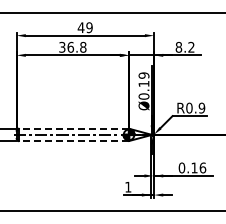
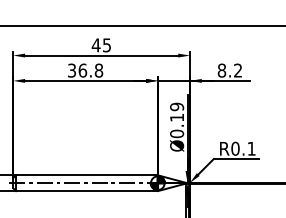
text: (89, 27) -> (106, 45), 49 -> 45
text: (201, 107) -> (251, 147), R0.9 -> R0.1
line: (73, 128) -> (86, 174), dashed -> solid
line: (73, 141) -> (86, 191), dashed -> solid

